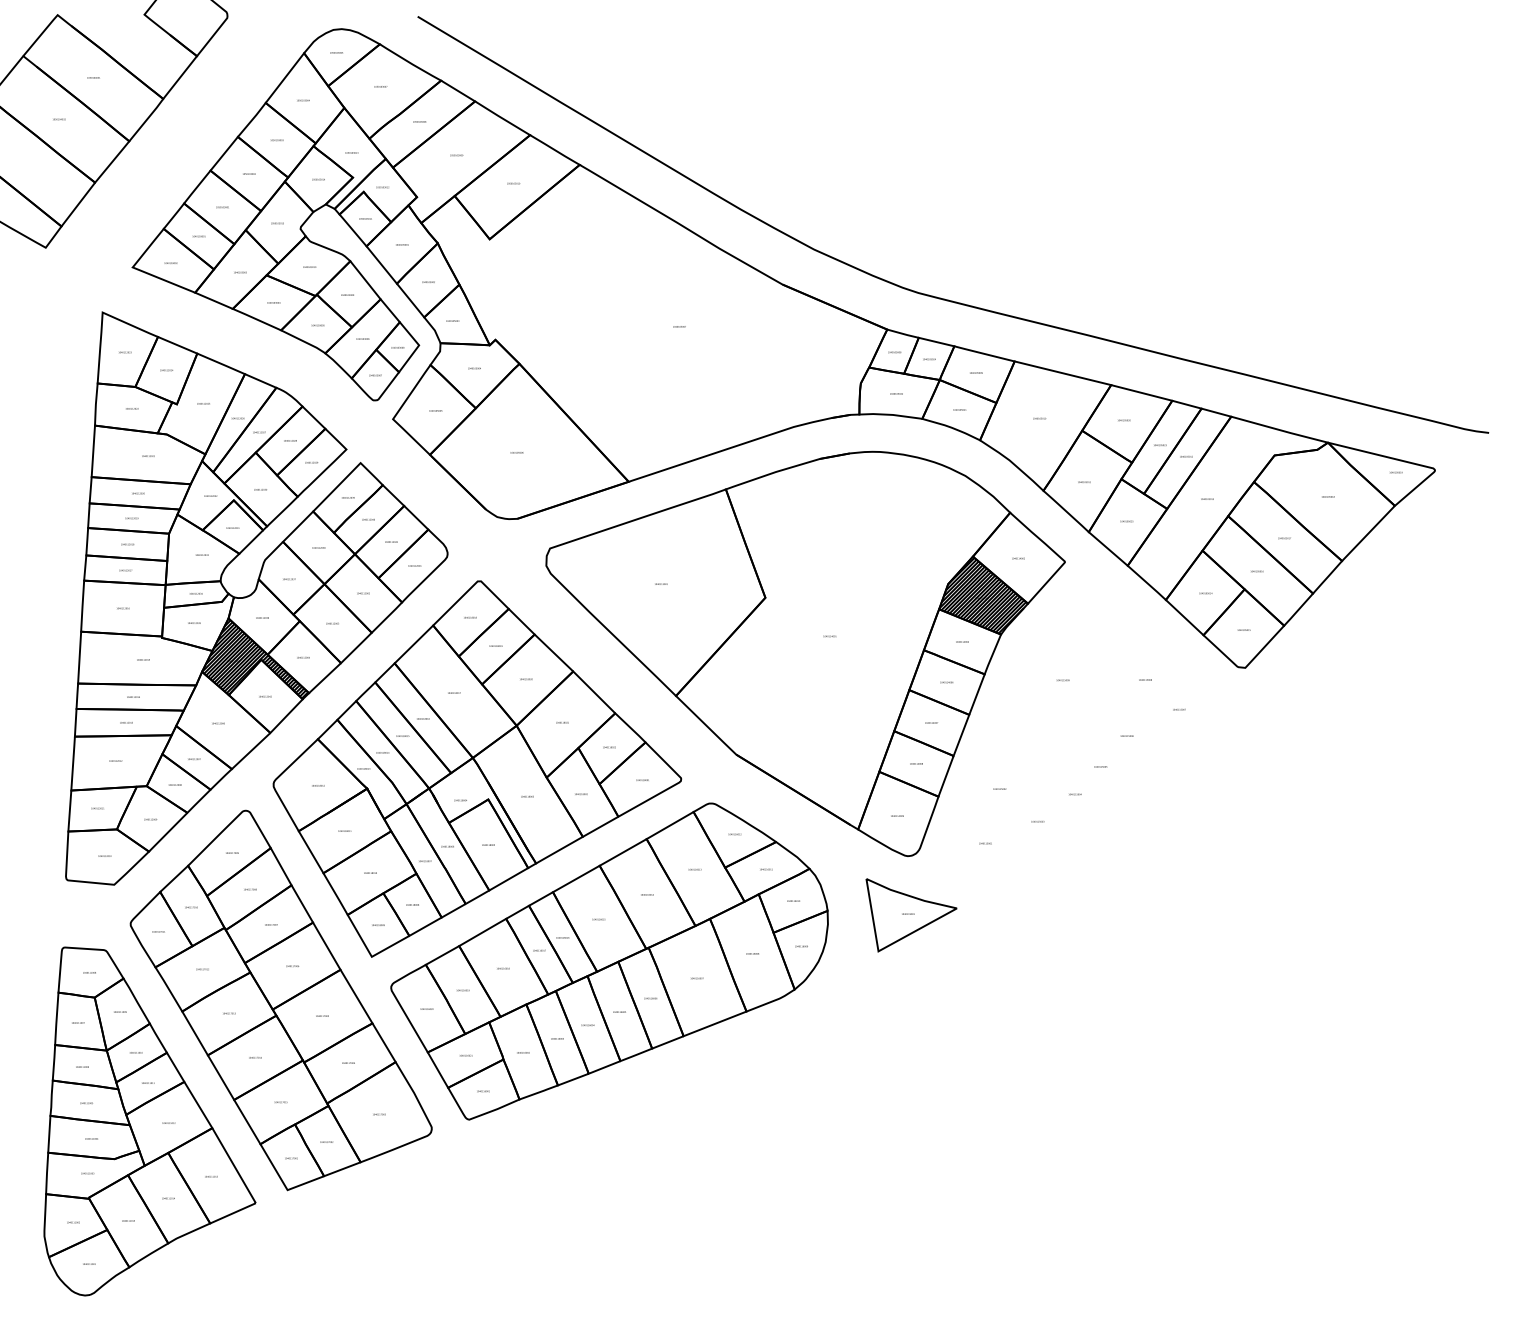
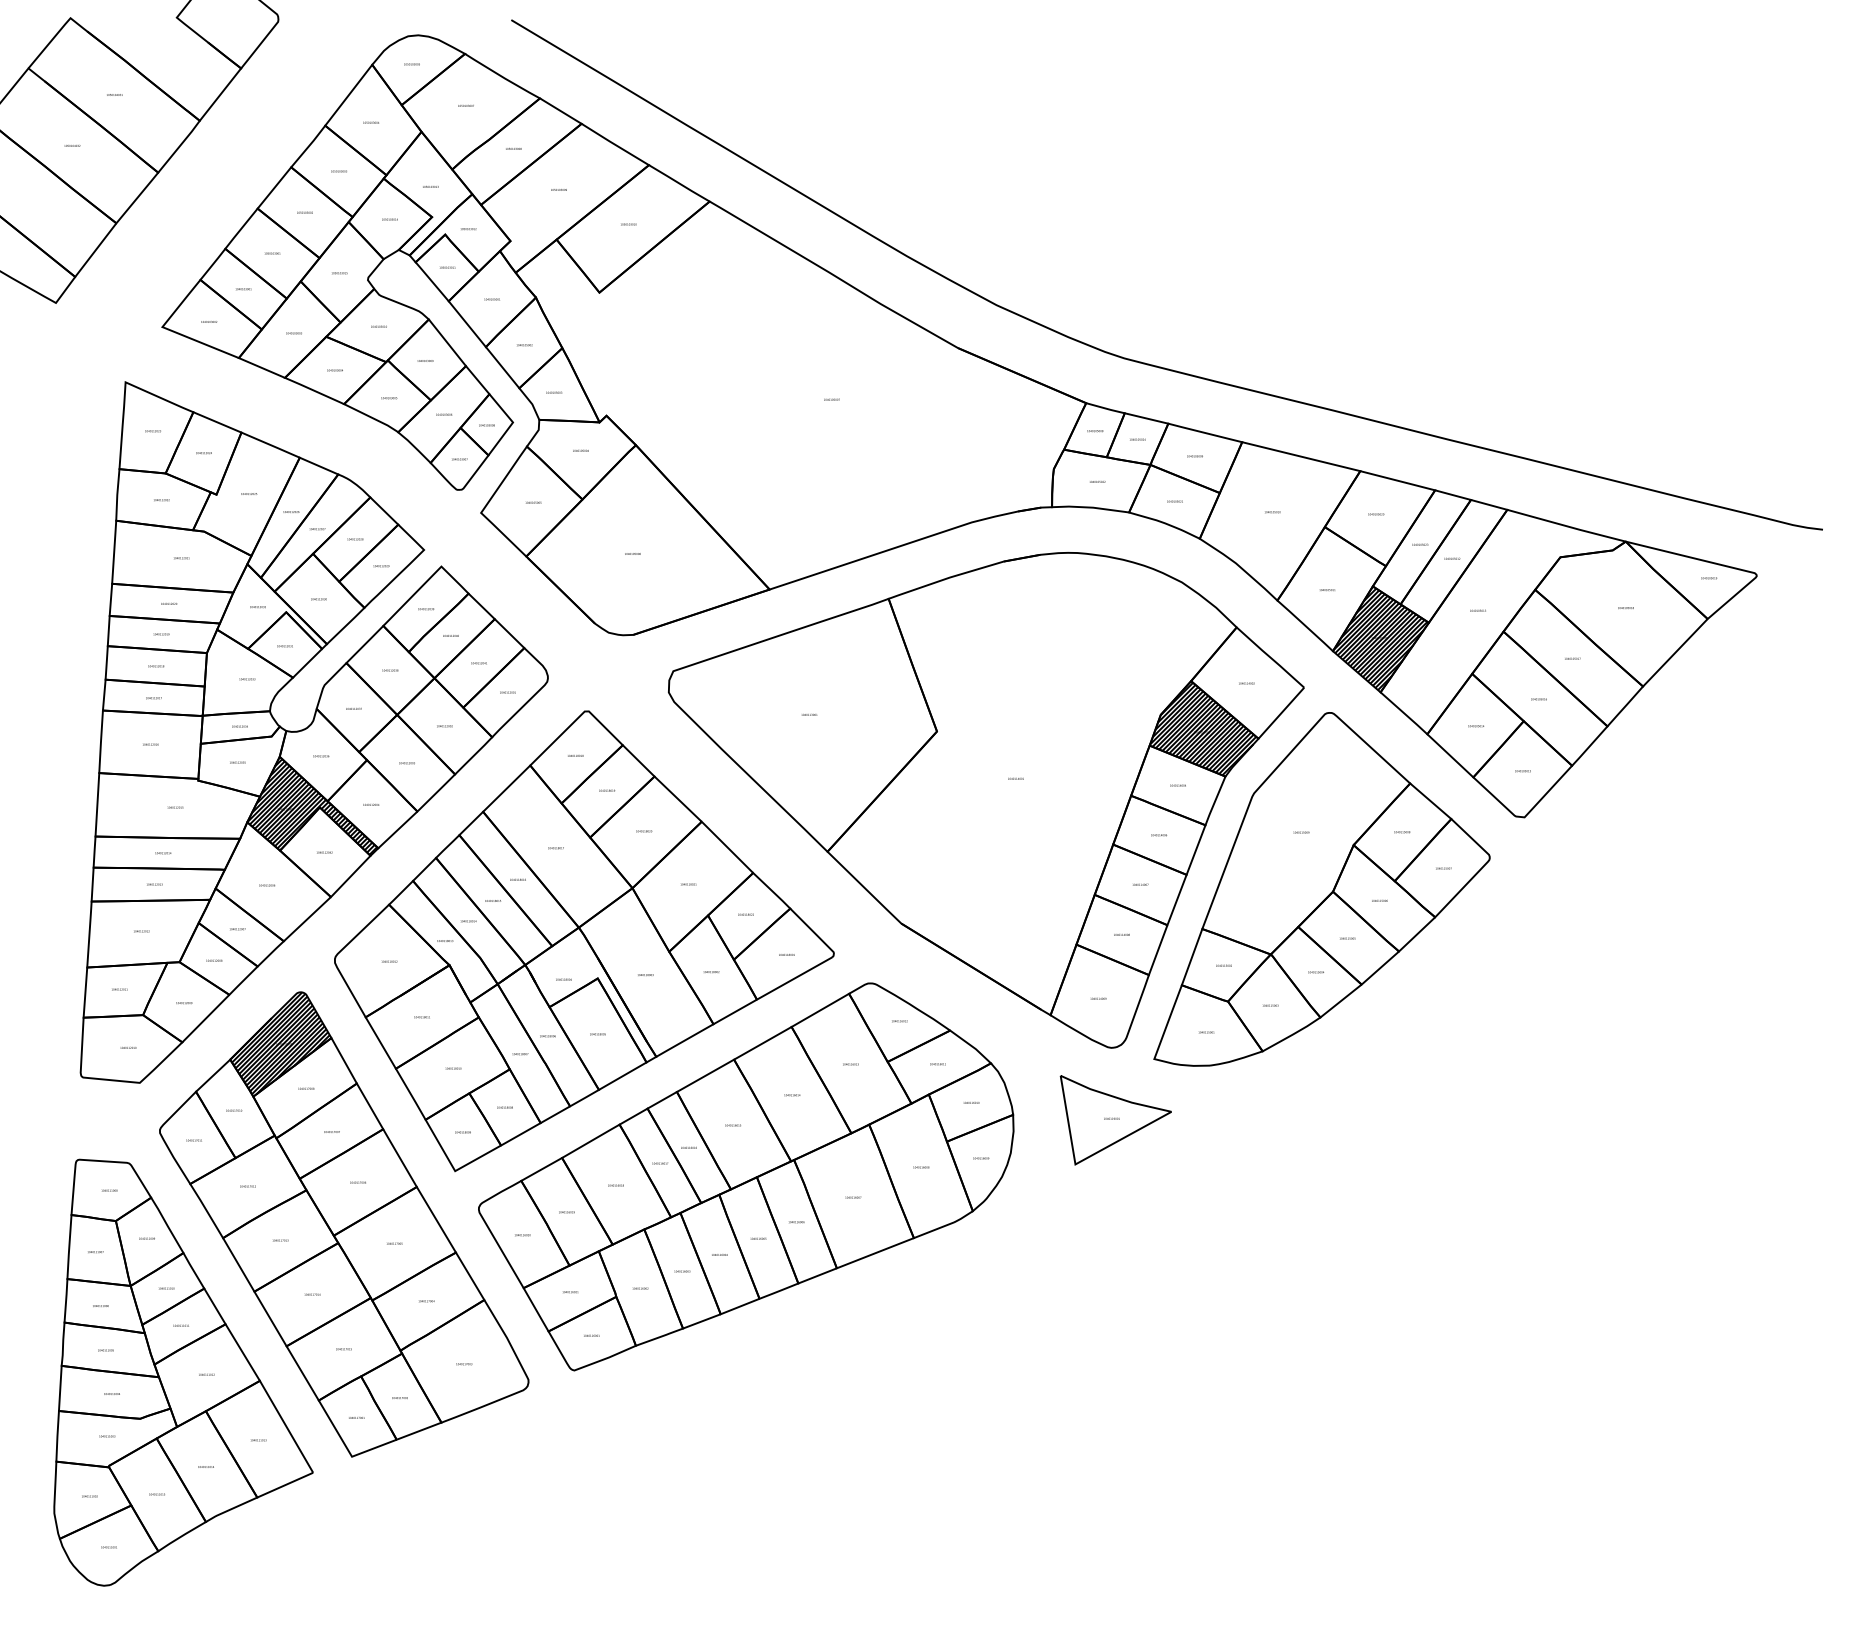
hatch: (1127, 522) -> (1380, 639), added
part: (1079, 726) -> (1321, 889), added
hatch: (228, 852) -> (279, 1043), added

